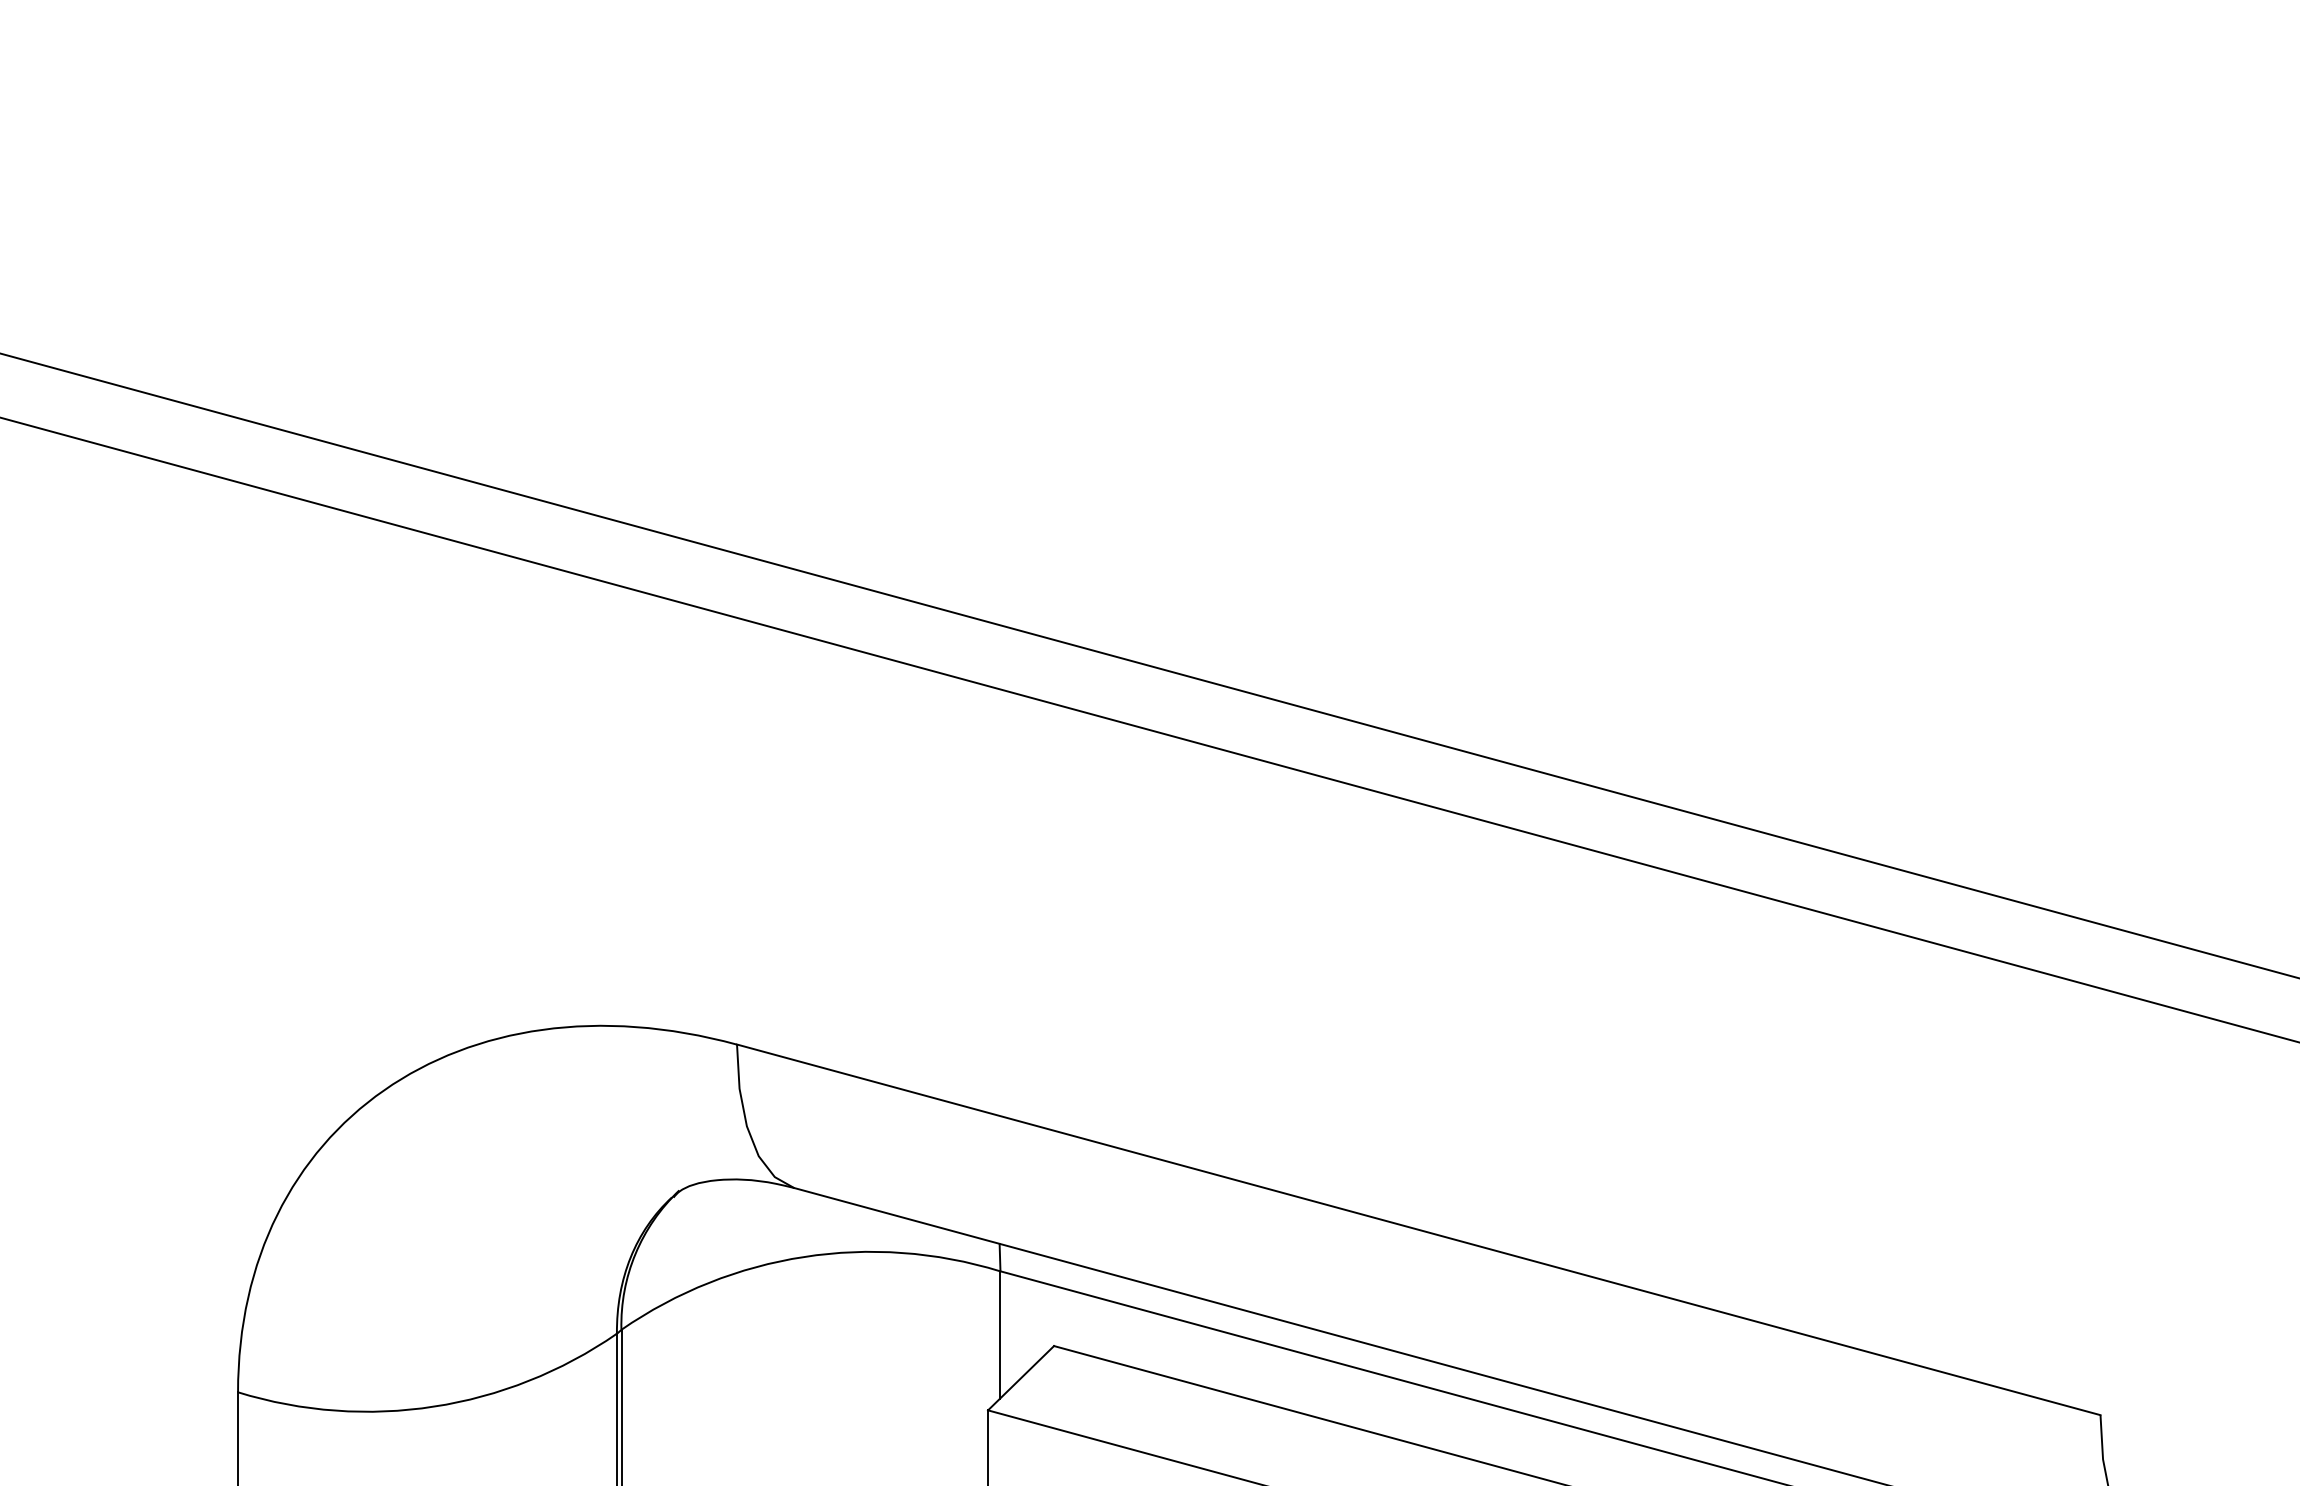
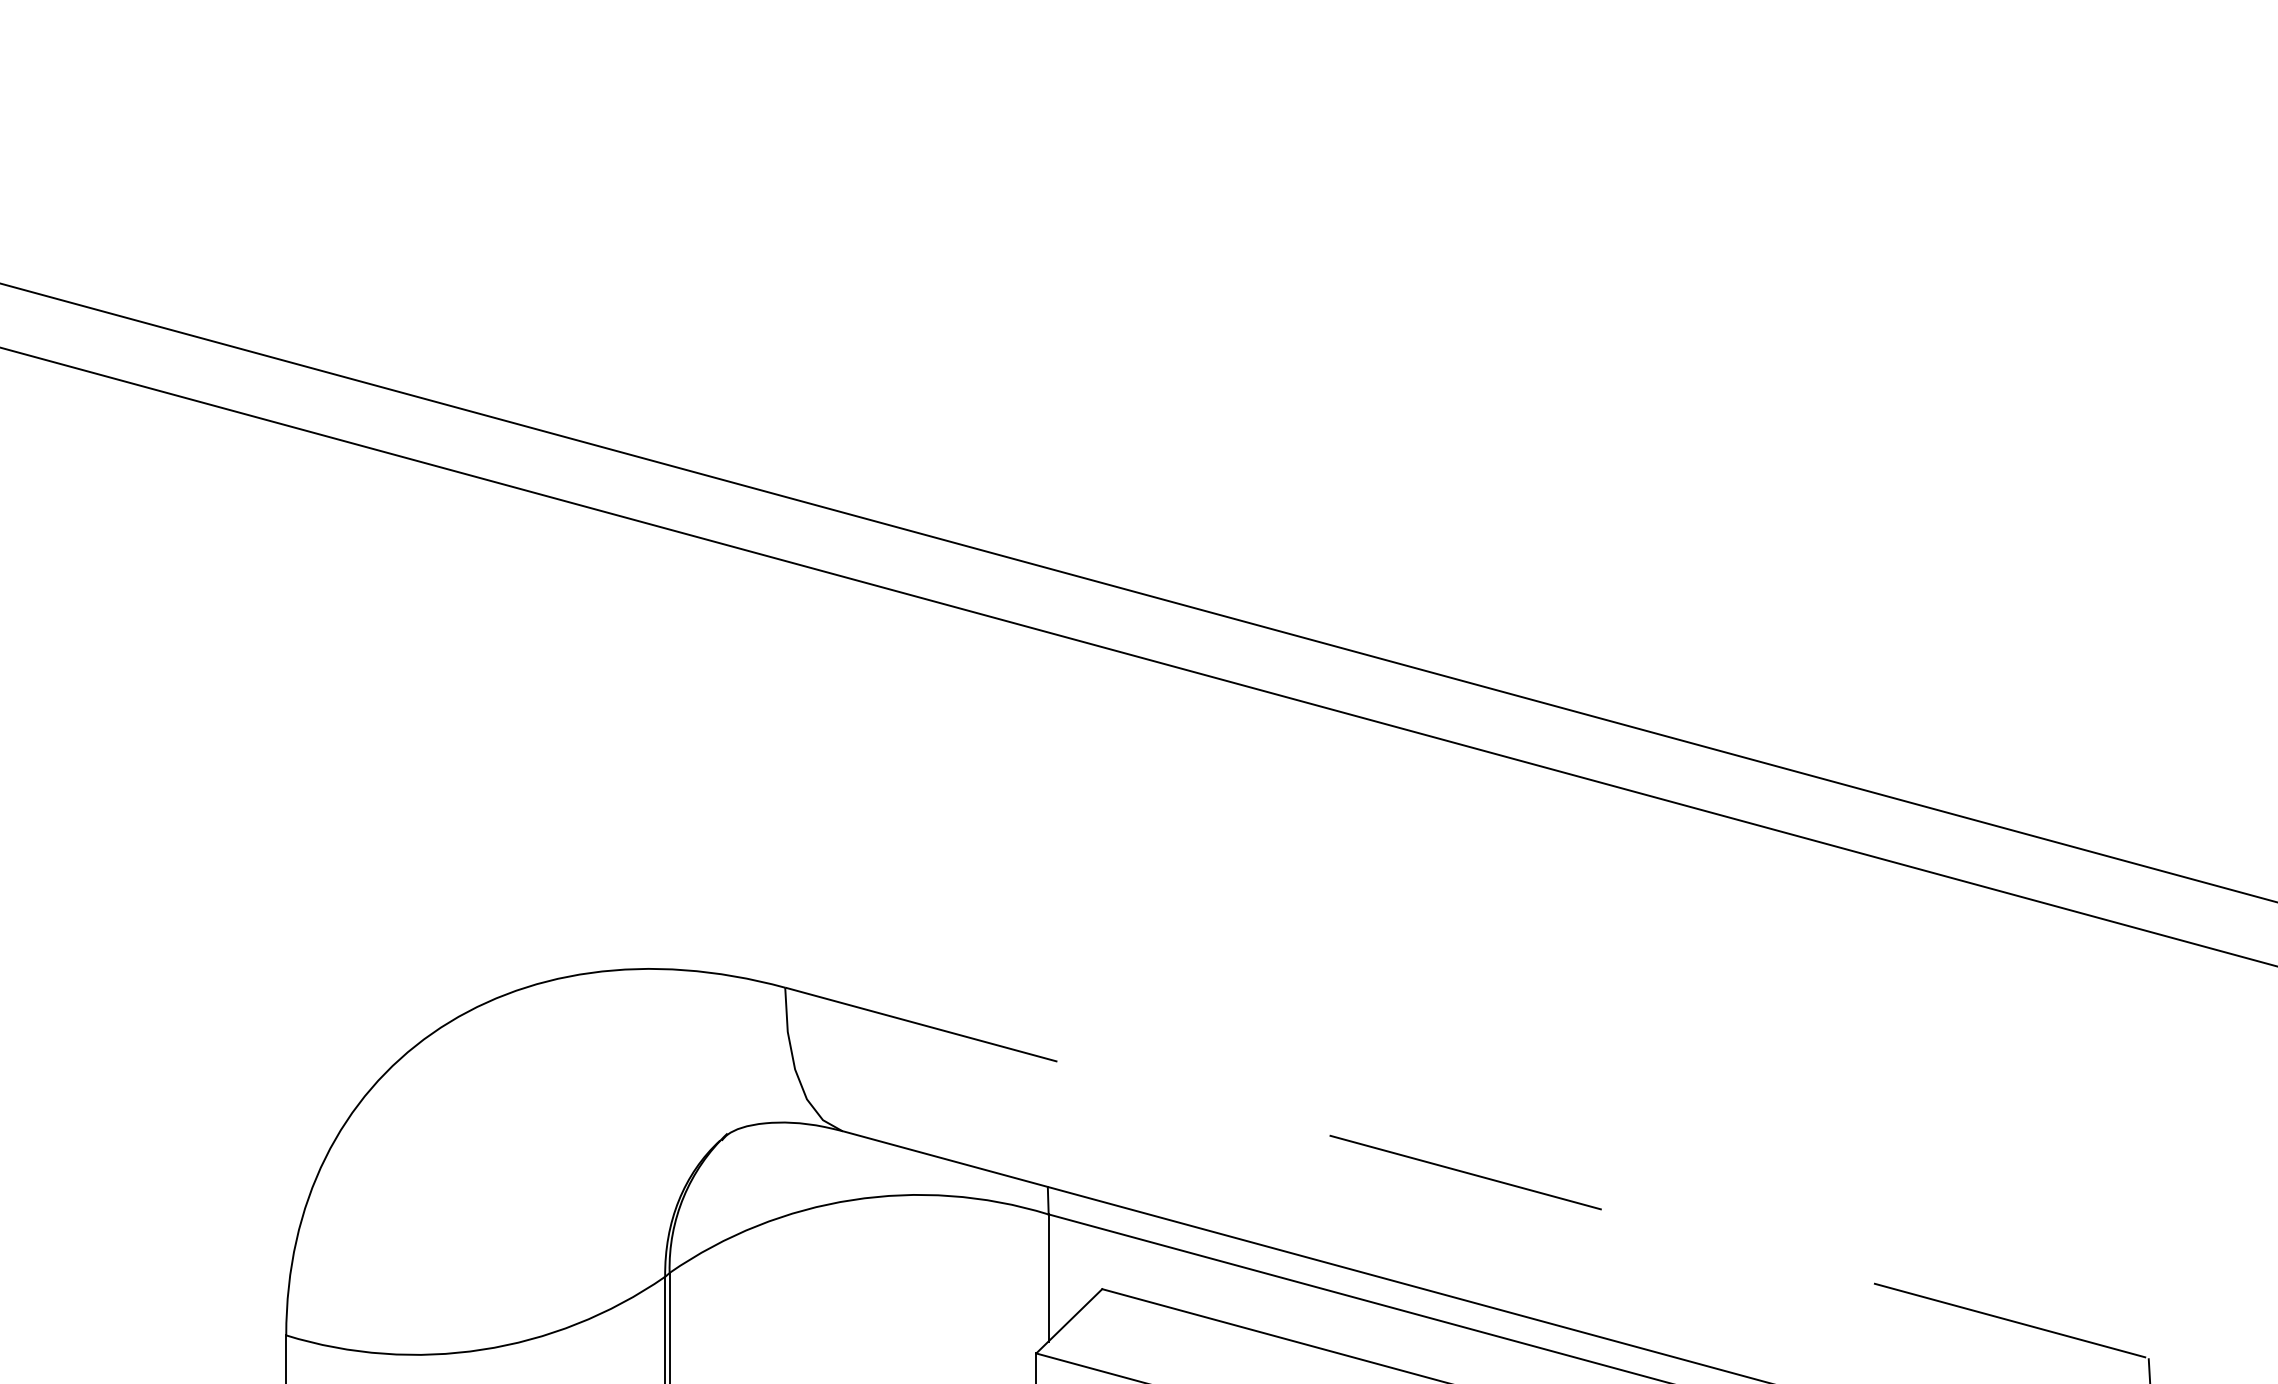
line: (1419, 1229) -> (1467, 1172), solid -> dashed

